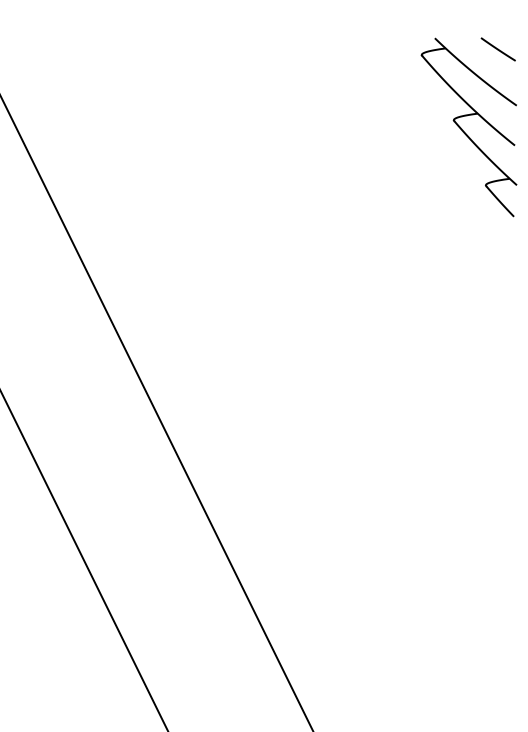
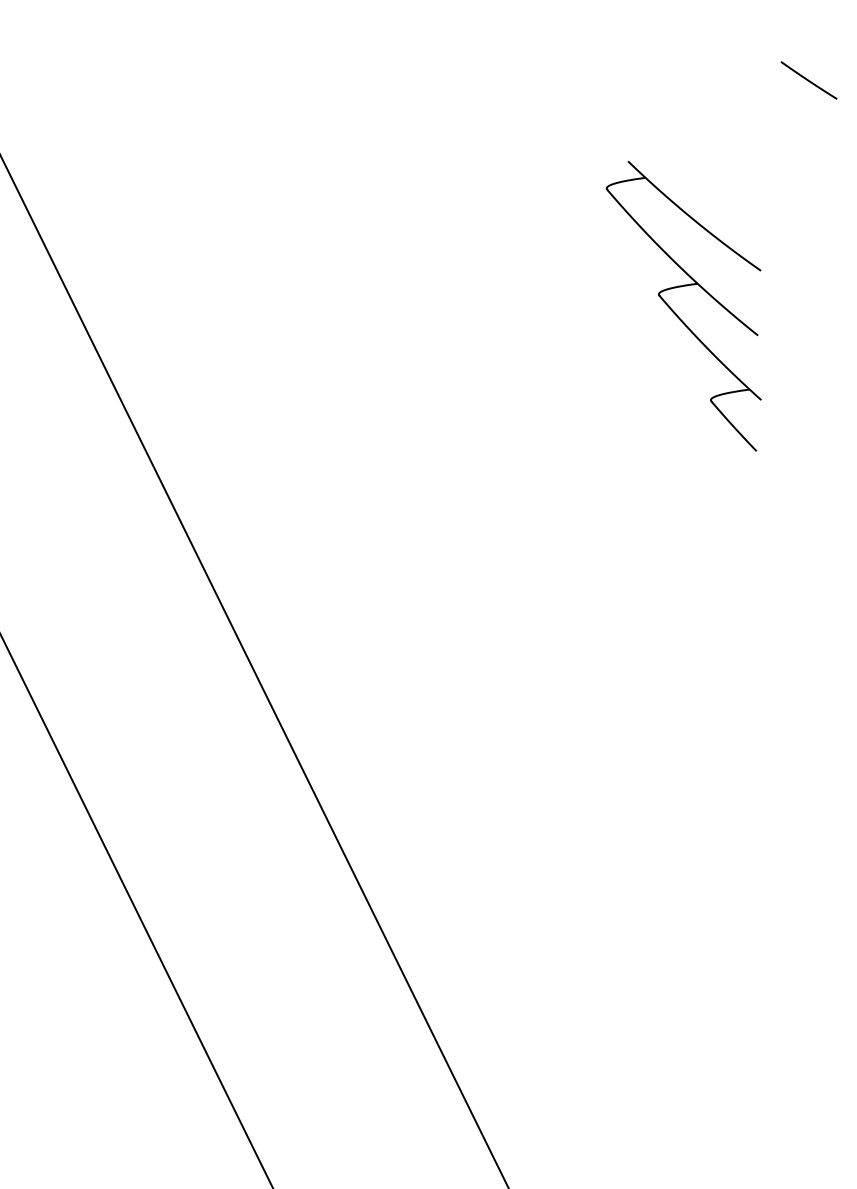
part: (468, 127) -> (682, 306), moved

